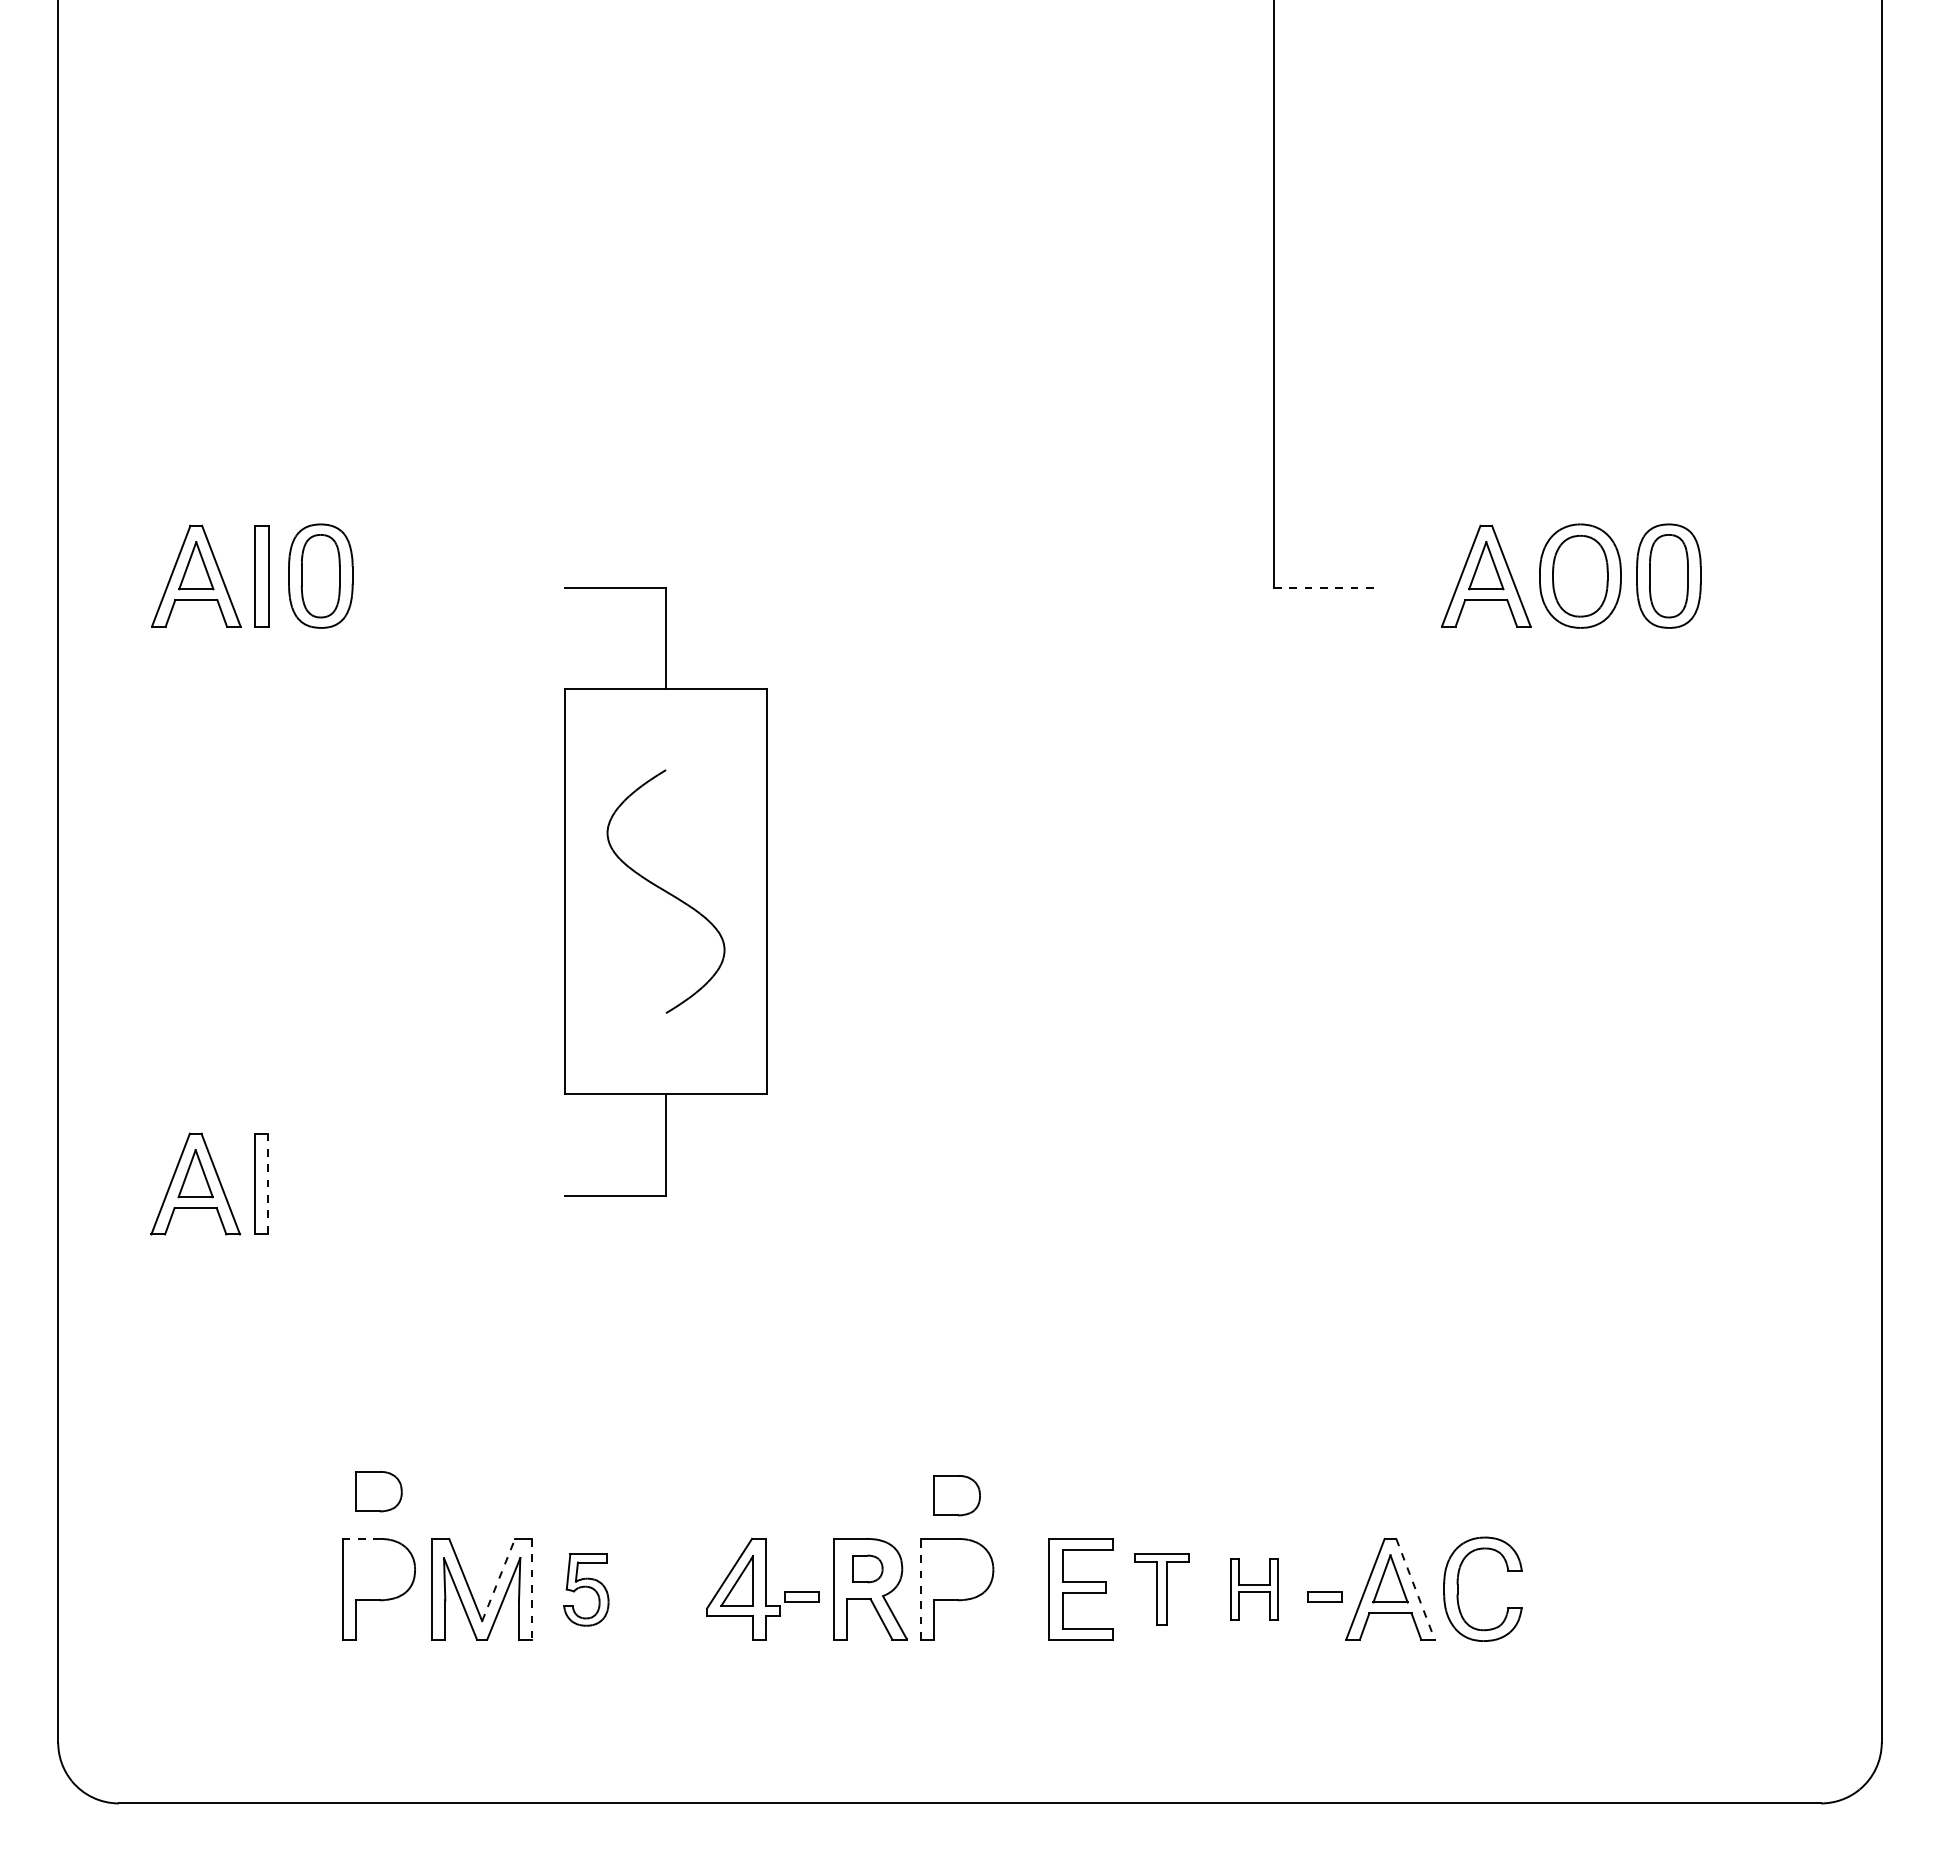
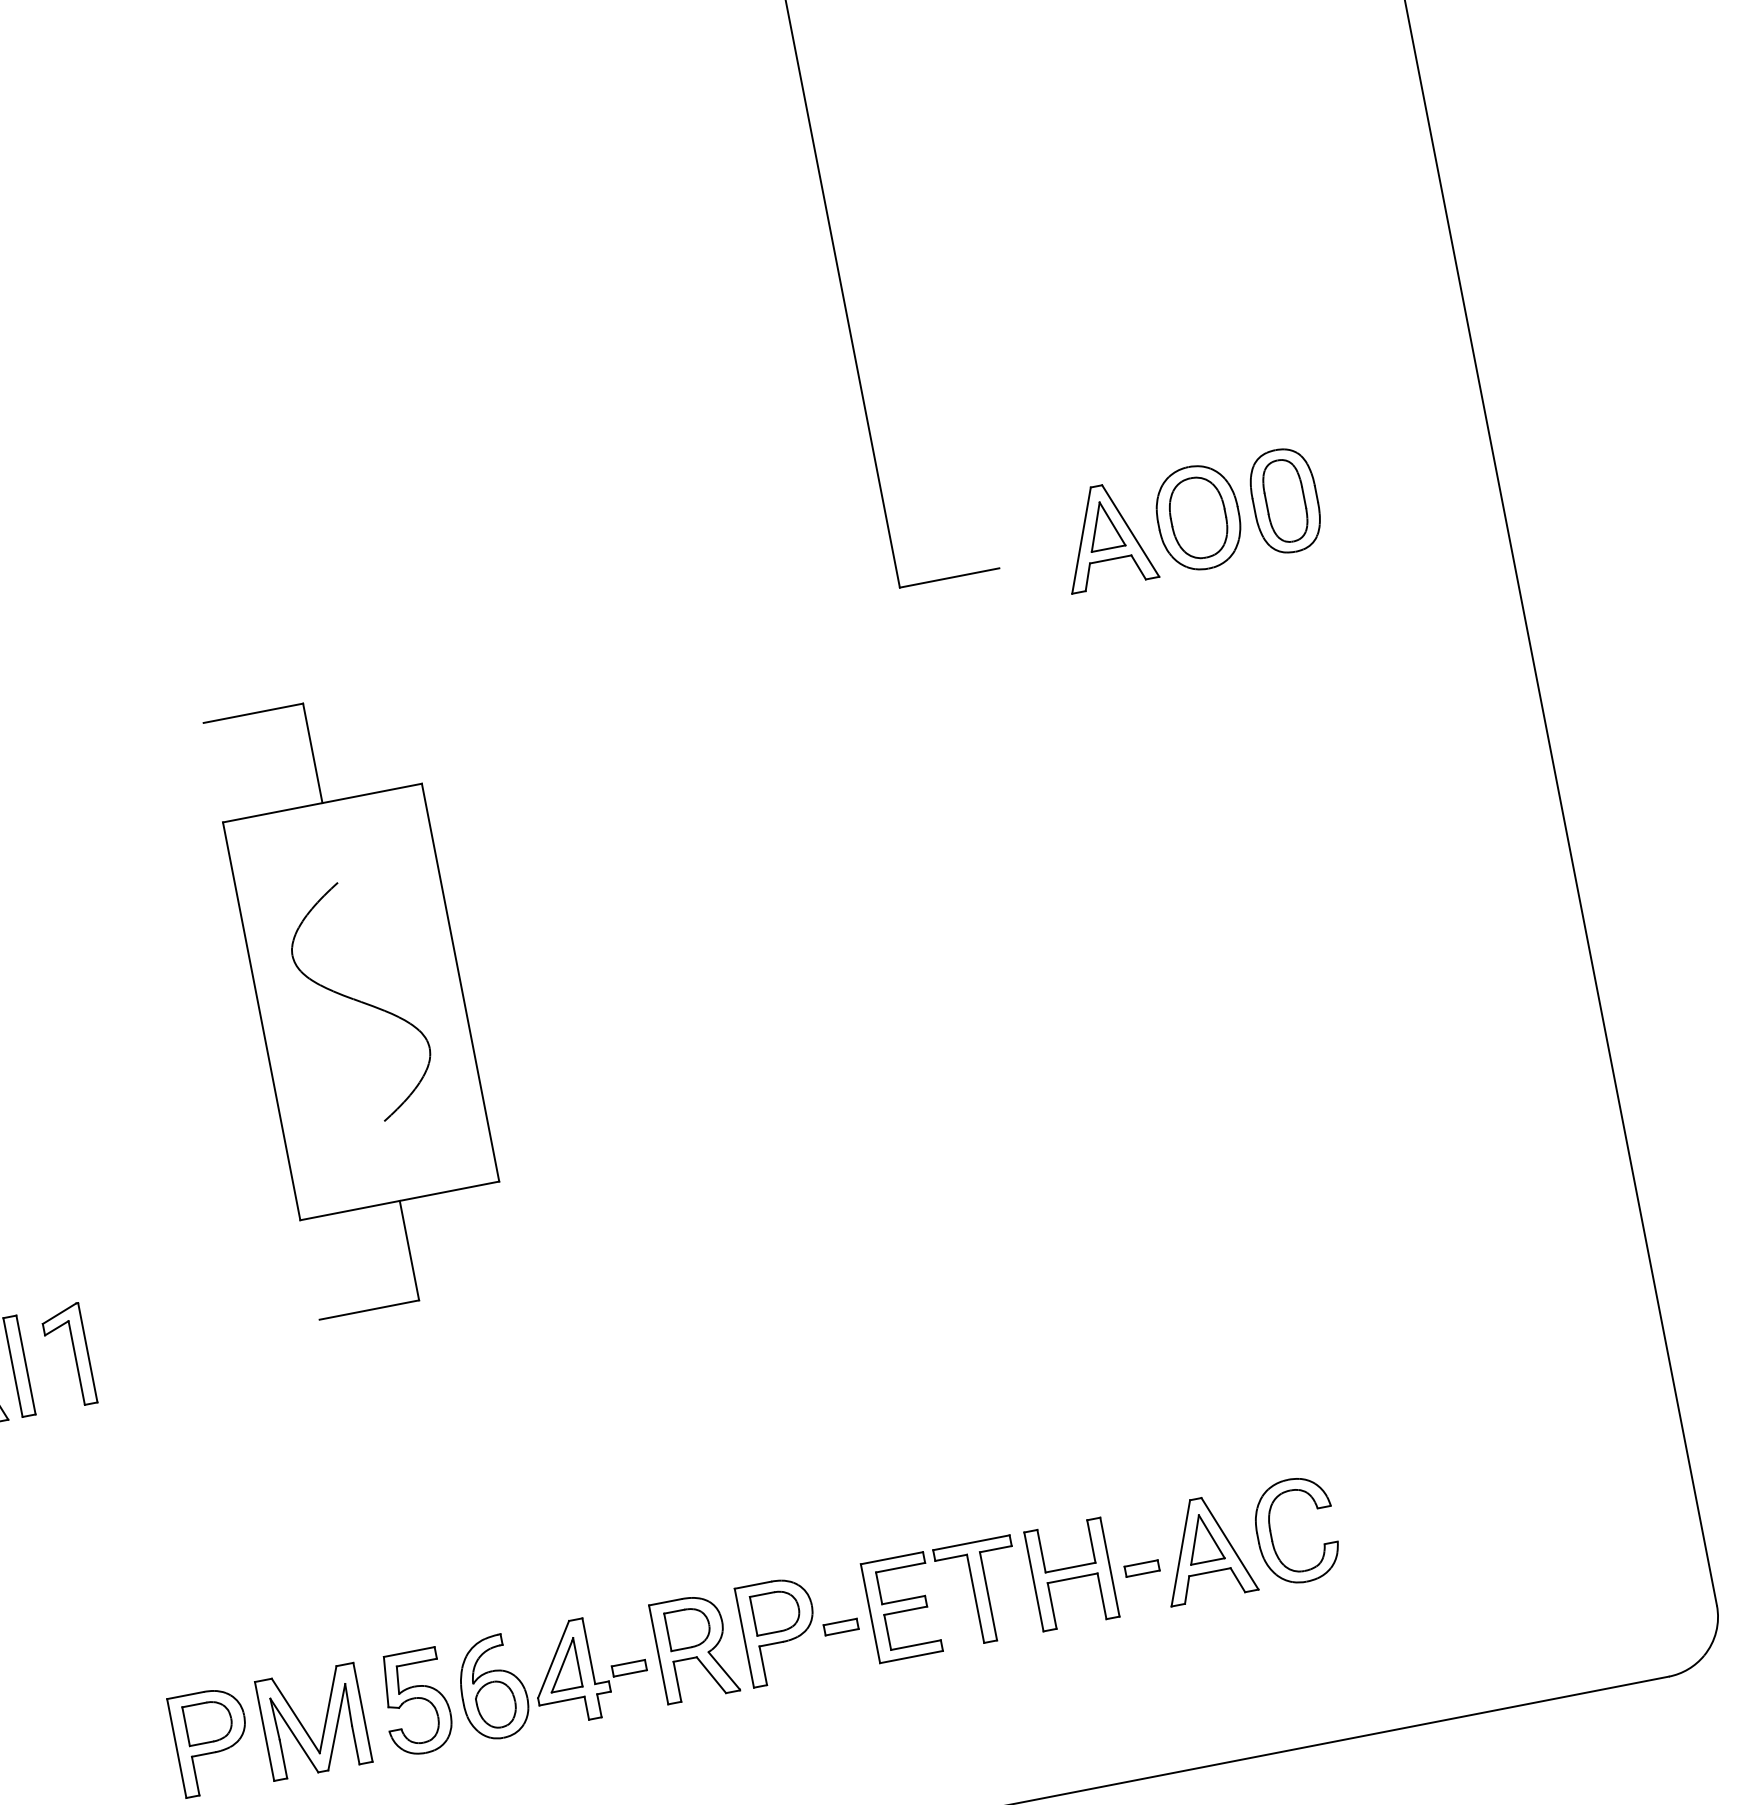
line: (1324, 587) -> (949, 577), dashed -> solid
part: (311, 1183) -> (68, 1356), added
line: (267, 1184) -> (25, 1365), dashed -> solid
part: (378, 1491) -> (208, 1722), moved
part: (956, 1495) -> (775, 1611), moved
line: (361, 1538) -> (185, 1695), dashed -> solid
part: (867, 1568) -> (688, 1627), size x1.43
line: (498, 1579) -> (327, 1709), dashed -> solid
line: (920, 1588) -> (743, 1637), dashed -> solid
line: (532, 1589) -> (363, 1712), dashed -> solid
part: (586, 1589) -> (416, 1702), size x1.43
part: (664, 1589) -> (492, 1687), added
part: (1161, 1589) -> (980, 1592), size x1.43
part: (1254, 1589) -> (1071, 1574), size x1.67
line: (1415, 1589) -> (1229, 1544), dashed -> solid
part: (1017, 1596) -> (840, 1626), added

